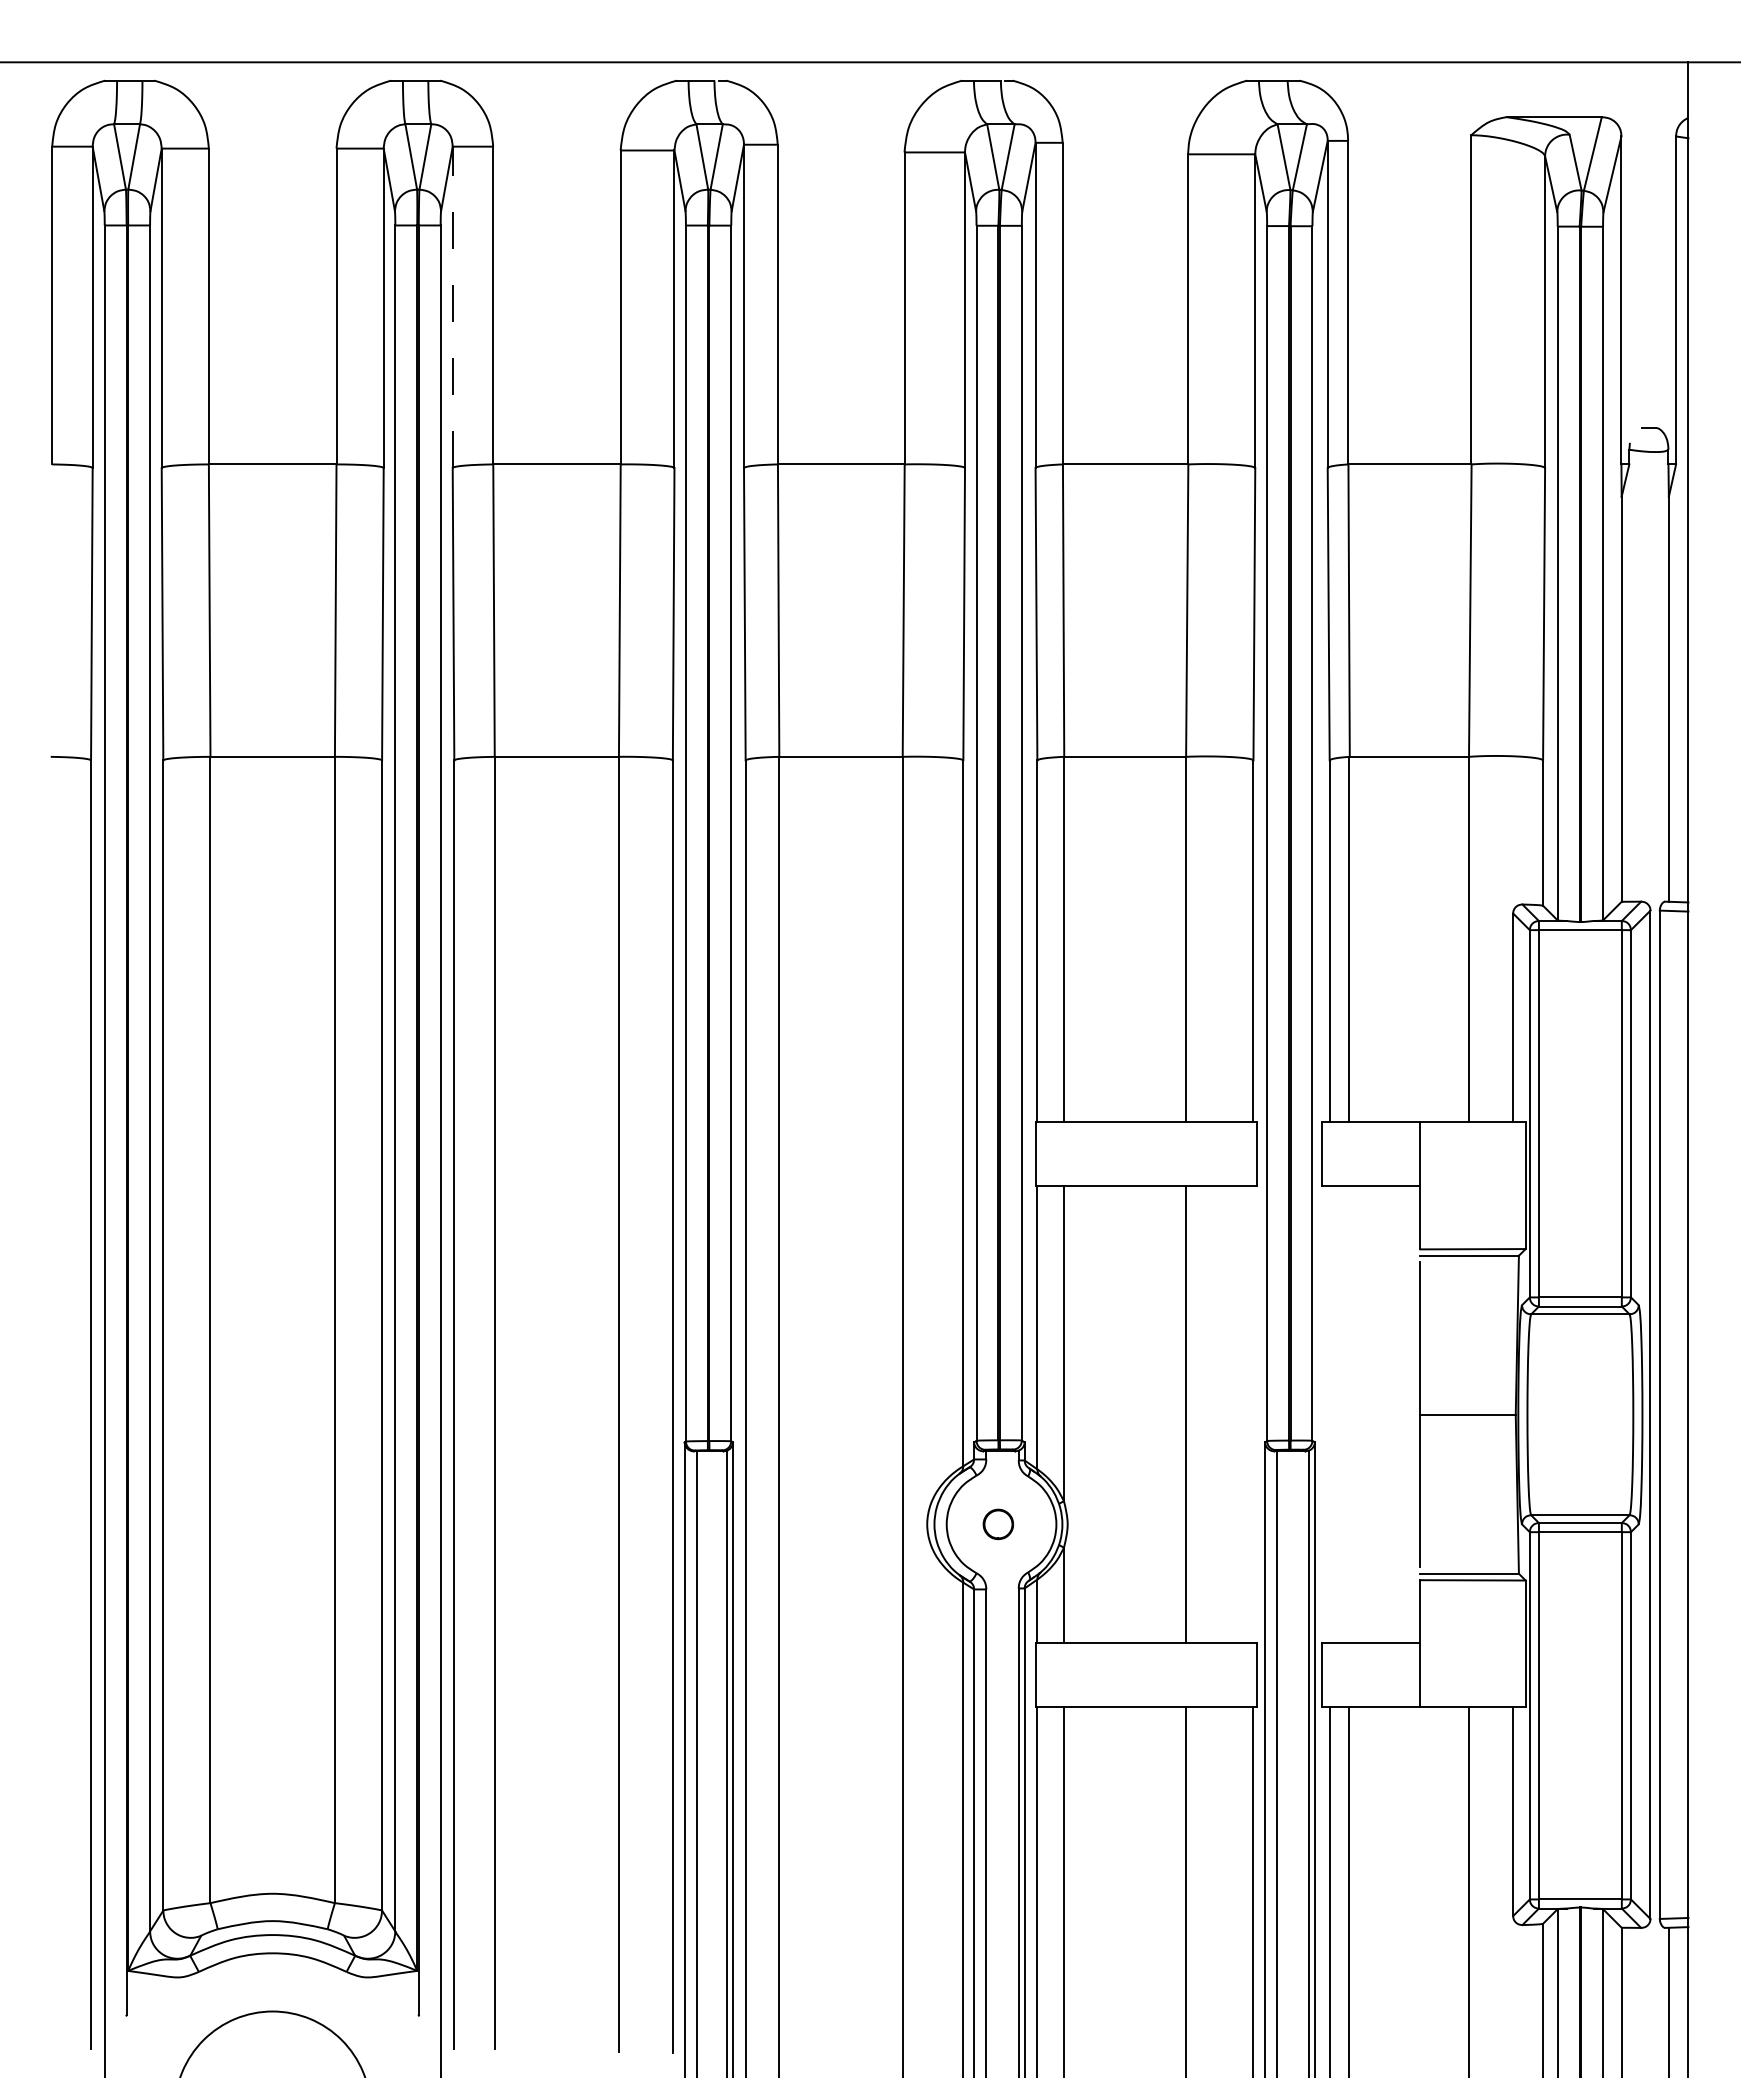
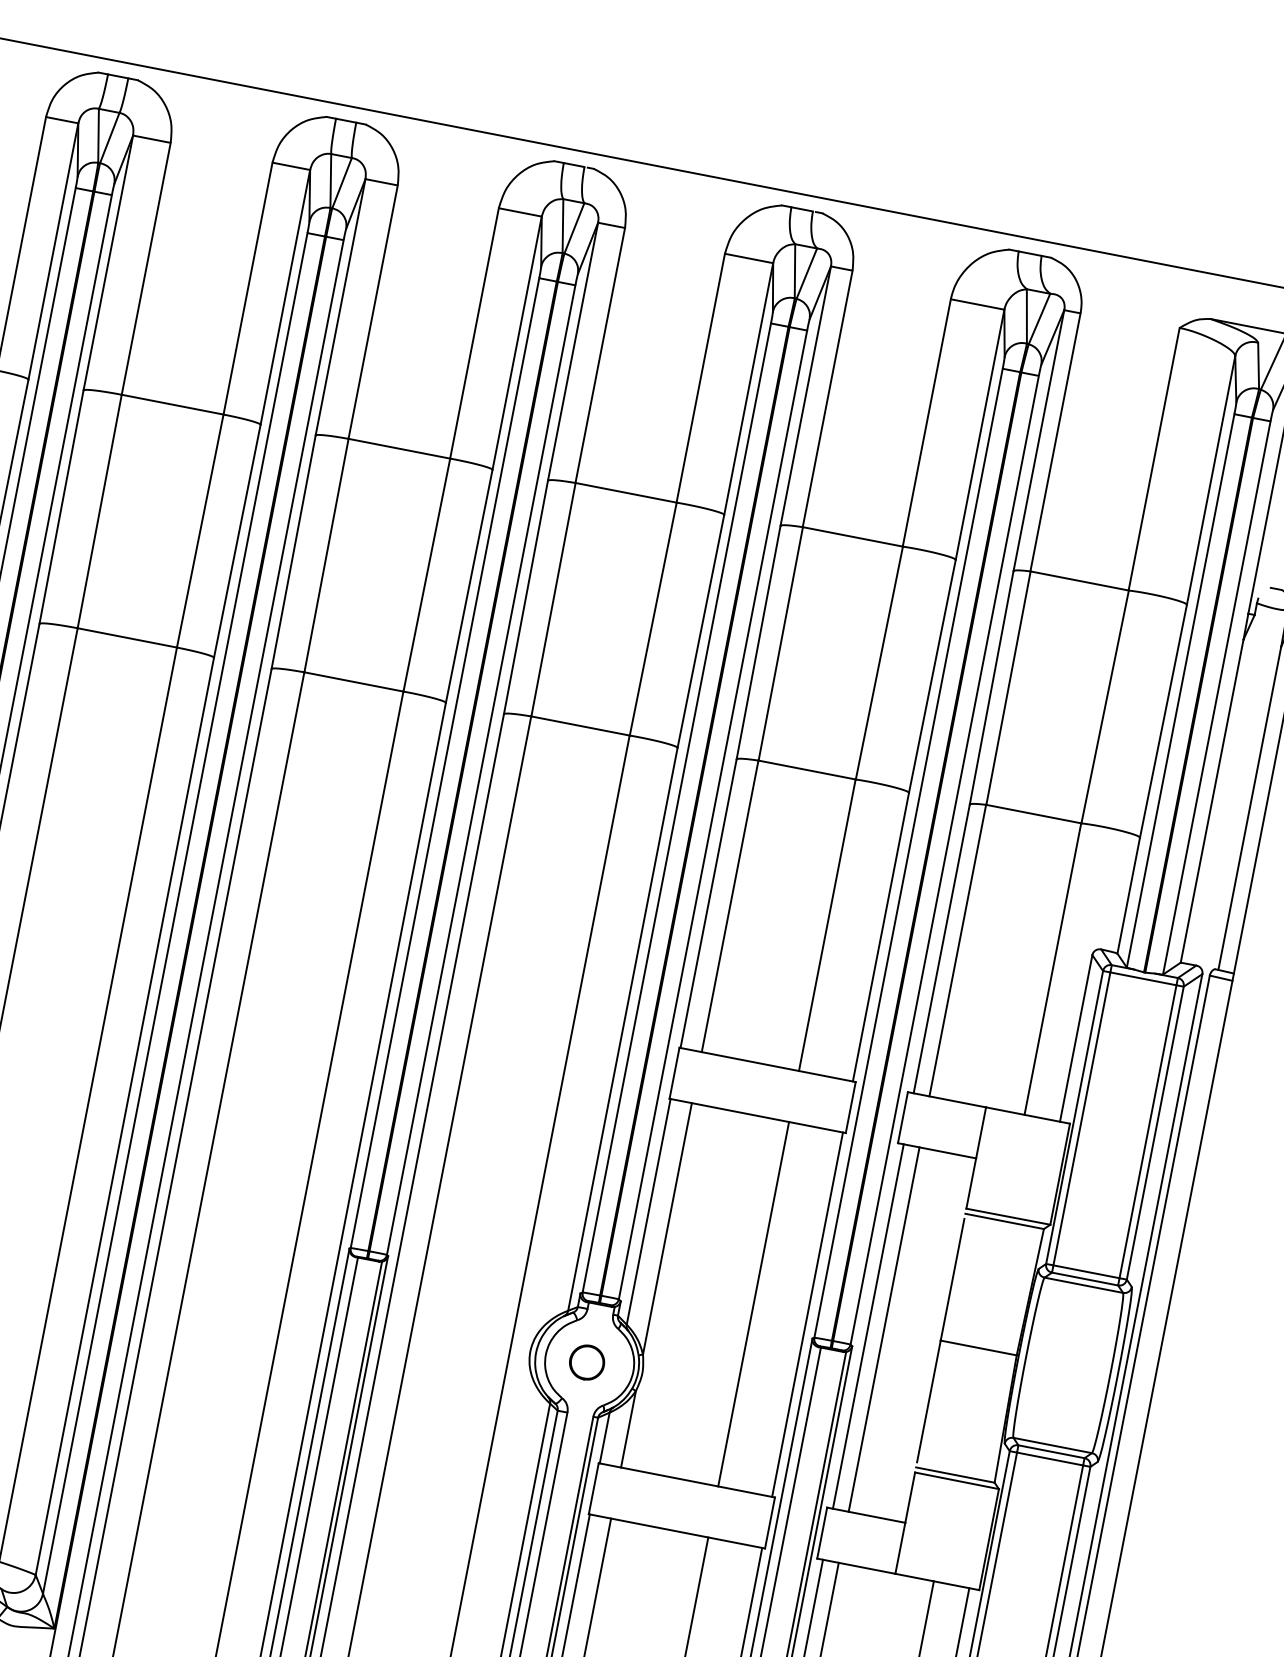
line: (452, 307) -> (340, 307), dashed -> solid
line: (1253, 1414) -> (807, 1314), added
line: (1329, 1414) -> (868, 1326), added
line: (1349, 1414) -> (884, 1329), added
part: (998, 1524) -> (587, 1362), size x1.43

